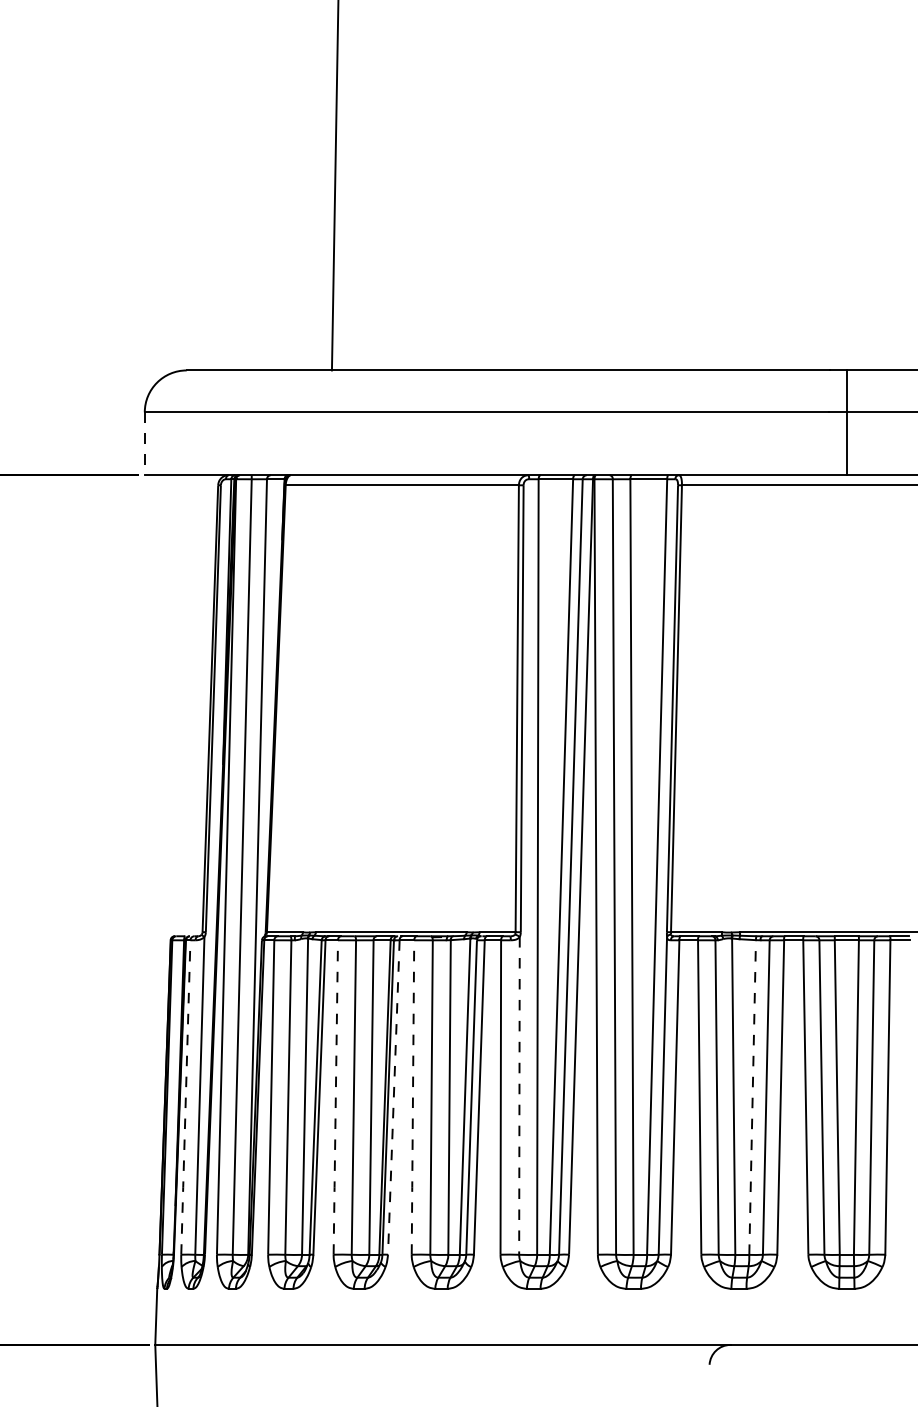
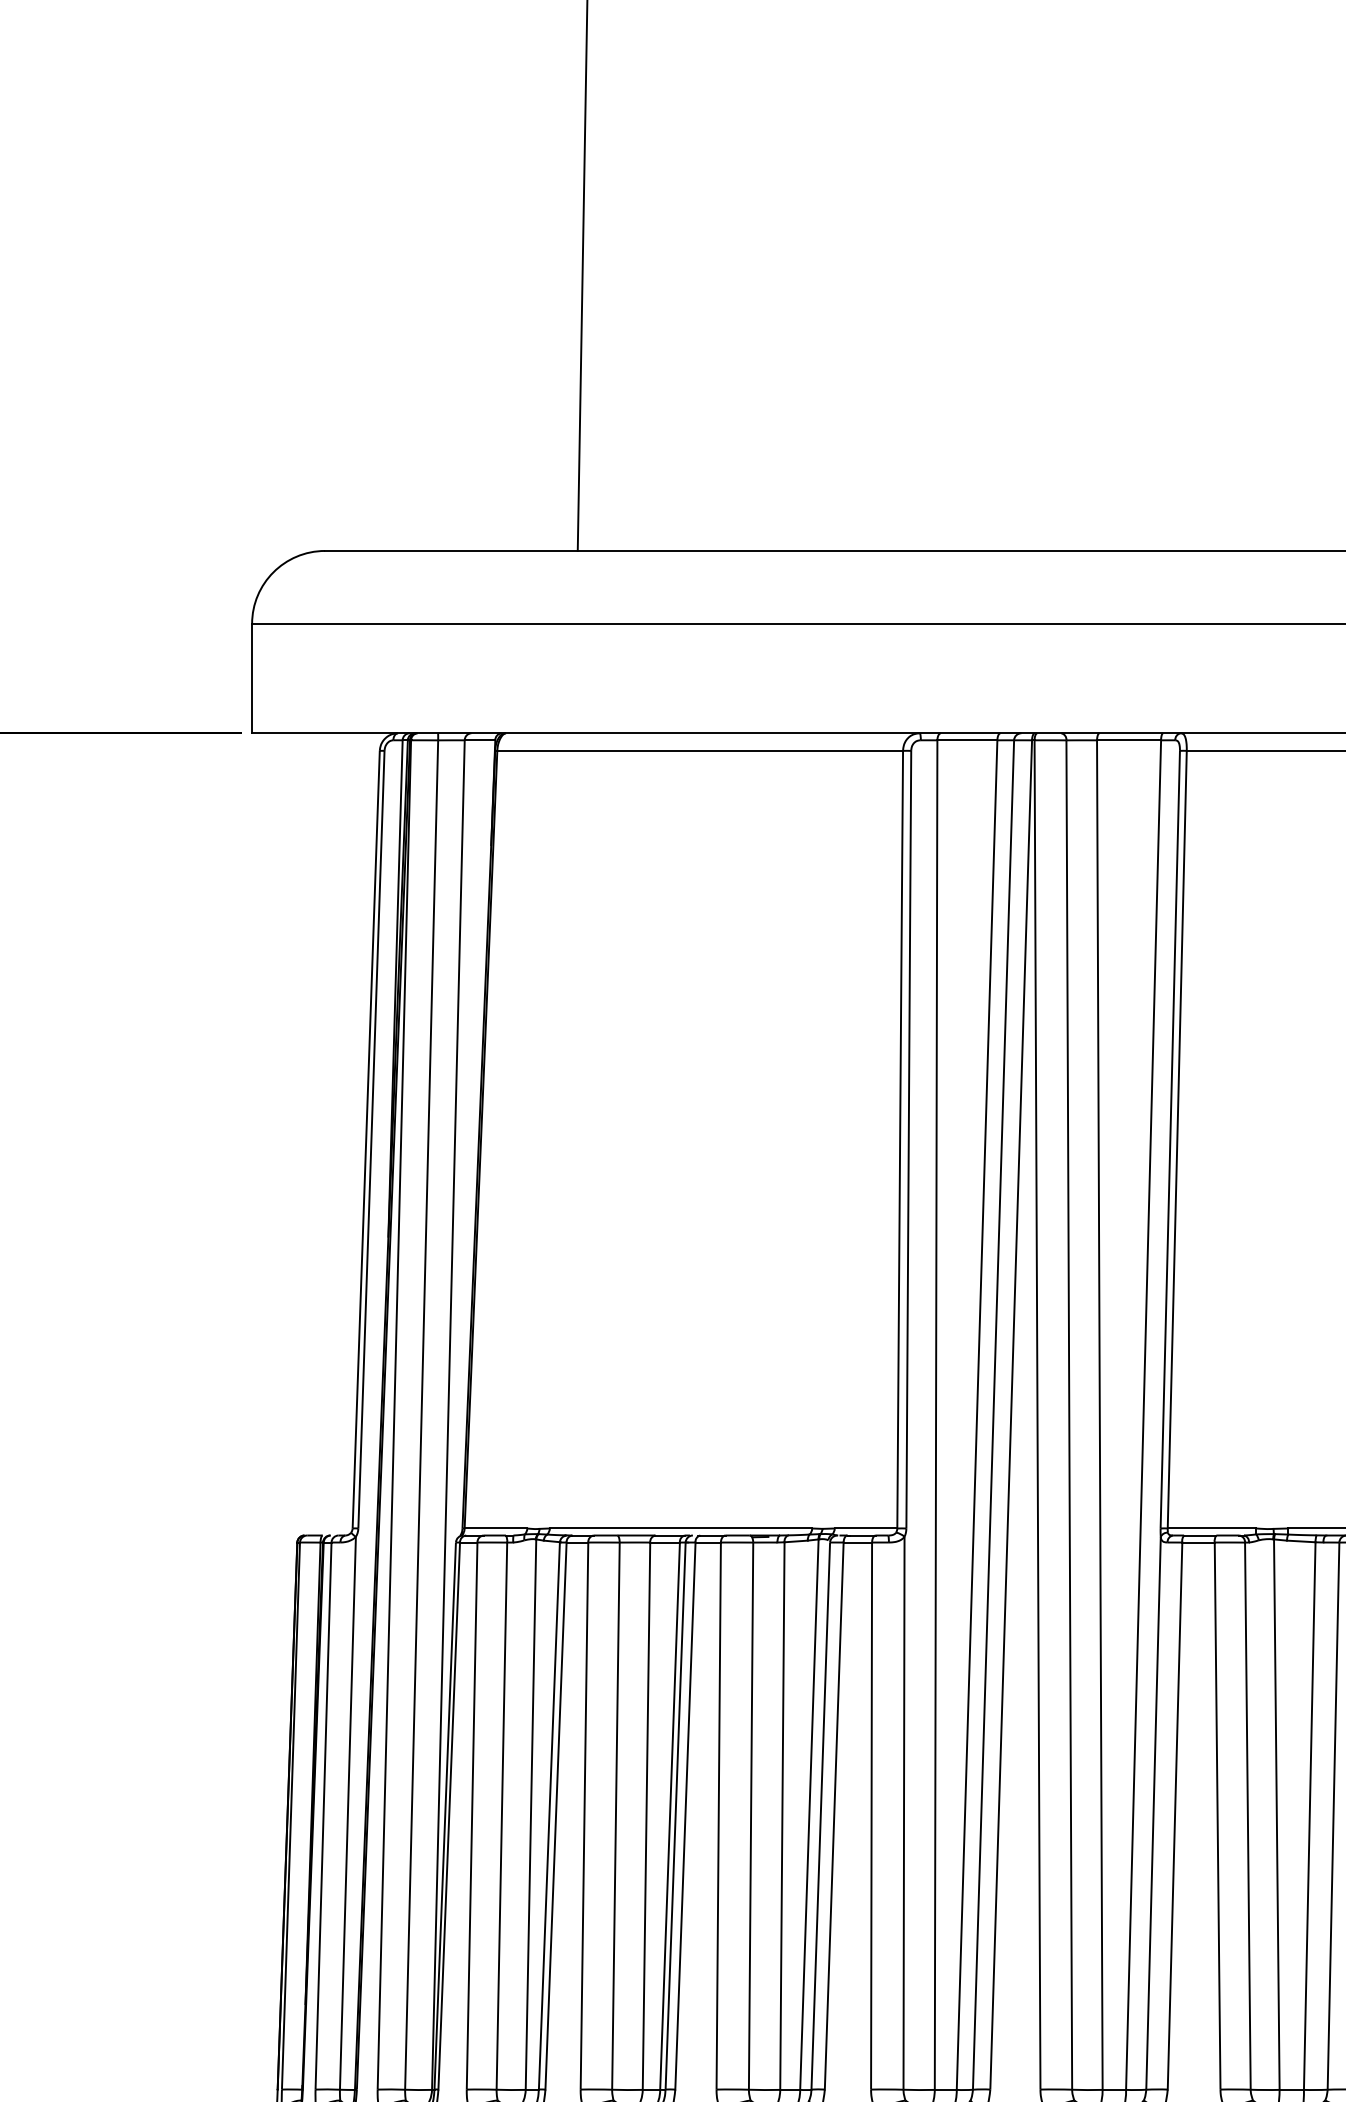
line: (144, 444) -> (251, 679), dashed -> solid
line: (519, 1097) -> (904, 1816), dashed -> solid
line: (752, 1097) -> (1309, 1816), dashed -> solid
line: (185, 1098) -> (322, 1817), dashed -> solid
line: (335, 1098) -> (583, 1817), dashed -> solid
line: (393, 1098) -> (684, 1817), dashed -> solid
line: (412, 1098) -> (717, 1817), dashed -> solid

